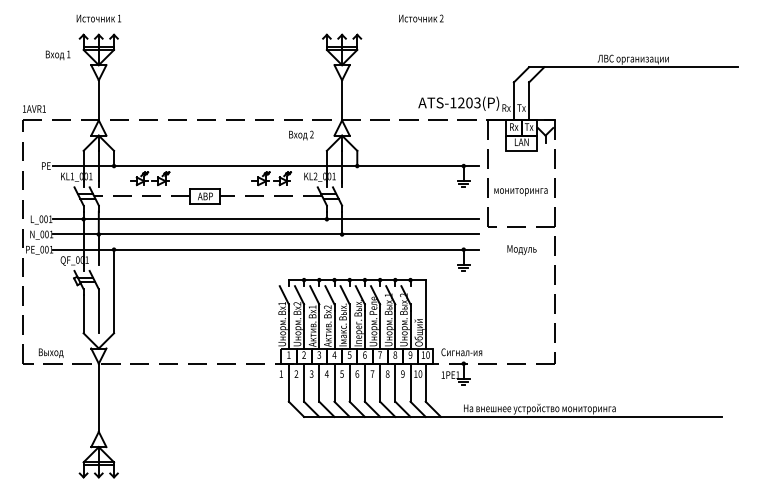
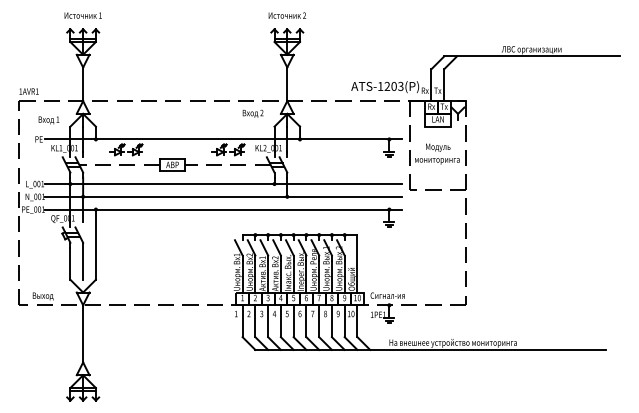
text: (421, 18) -> (287, 15), moved
text: (57, 55) -> (48, 120), moved
text: (521, 249) -> (437, 147), moved

